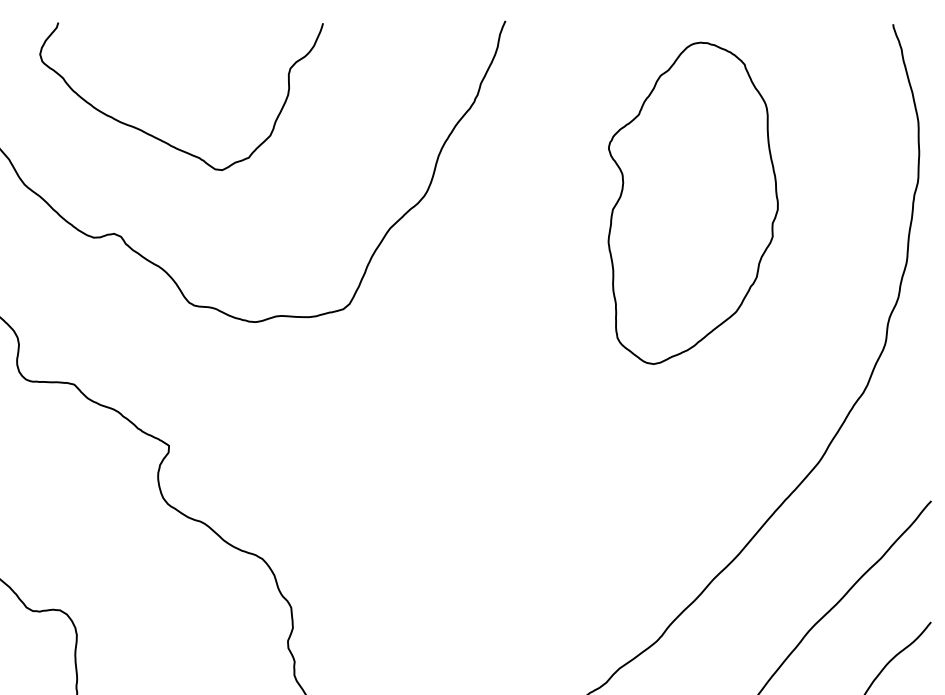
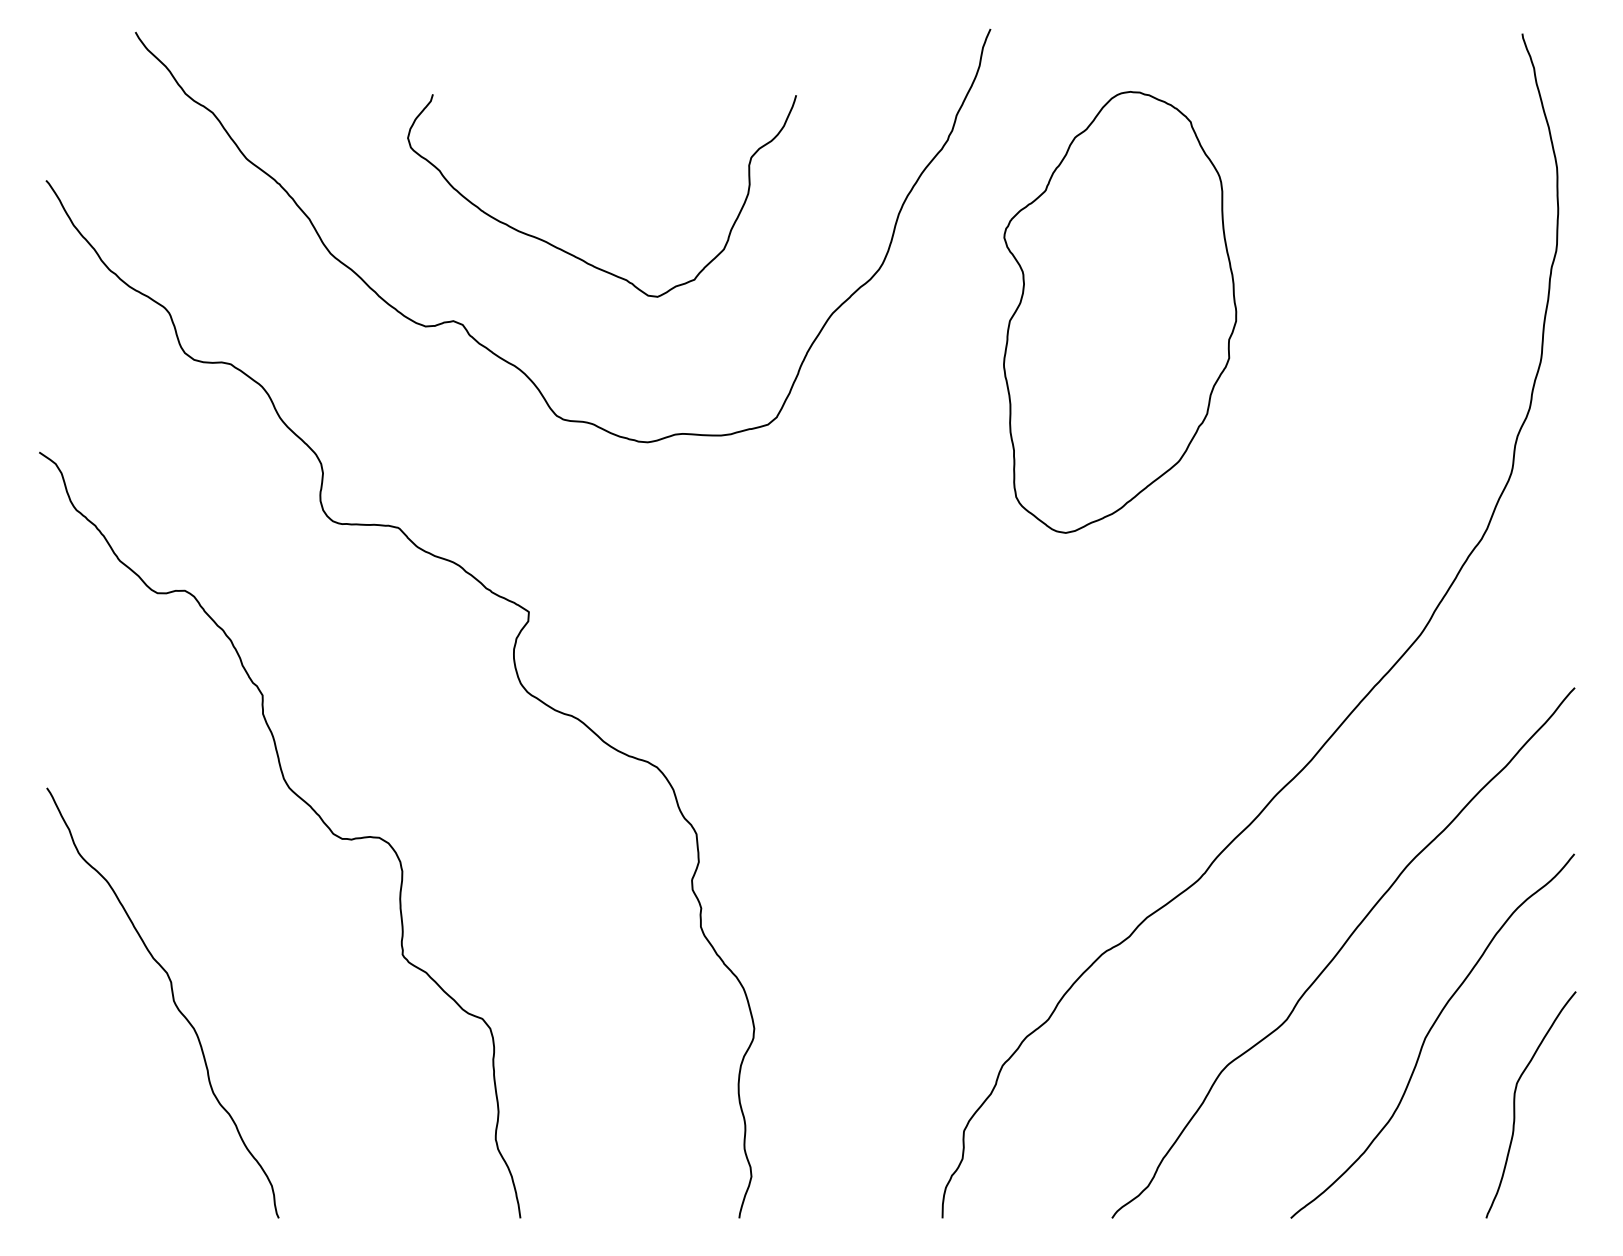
curve: (159, 138) -> (571, 253), moved
part: (693, 203) -> (1120, 312), moved

